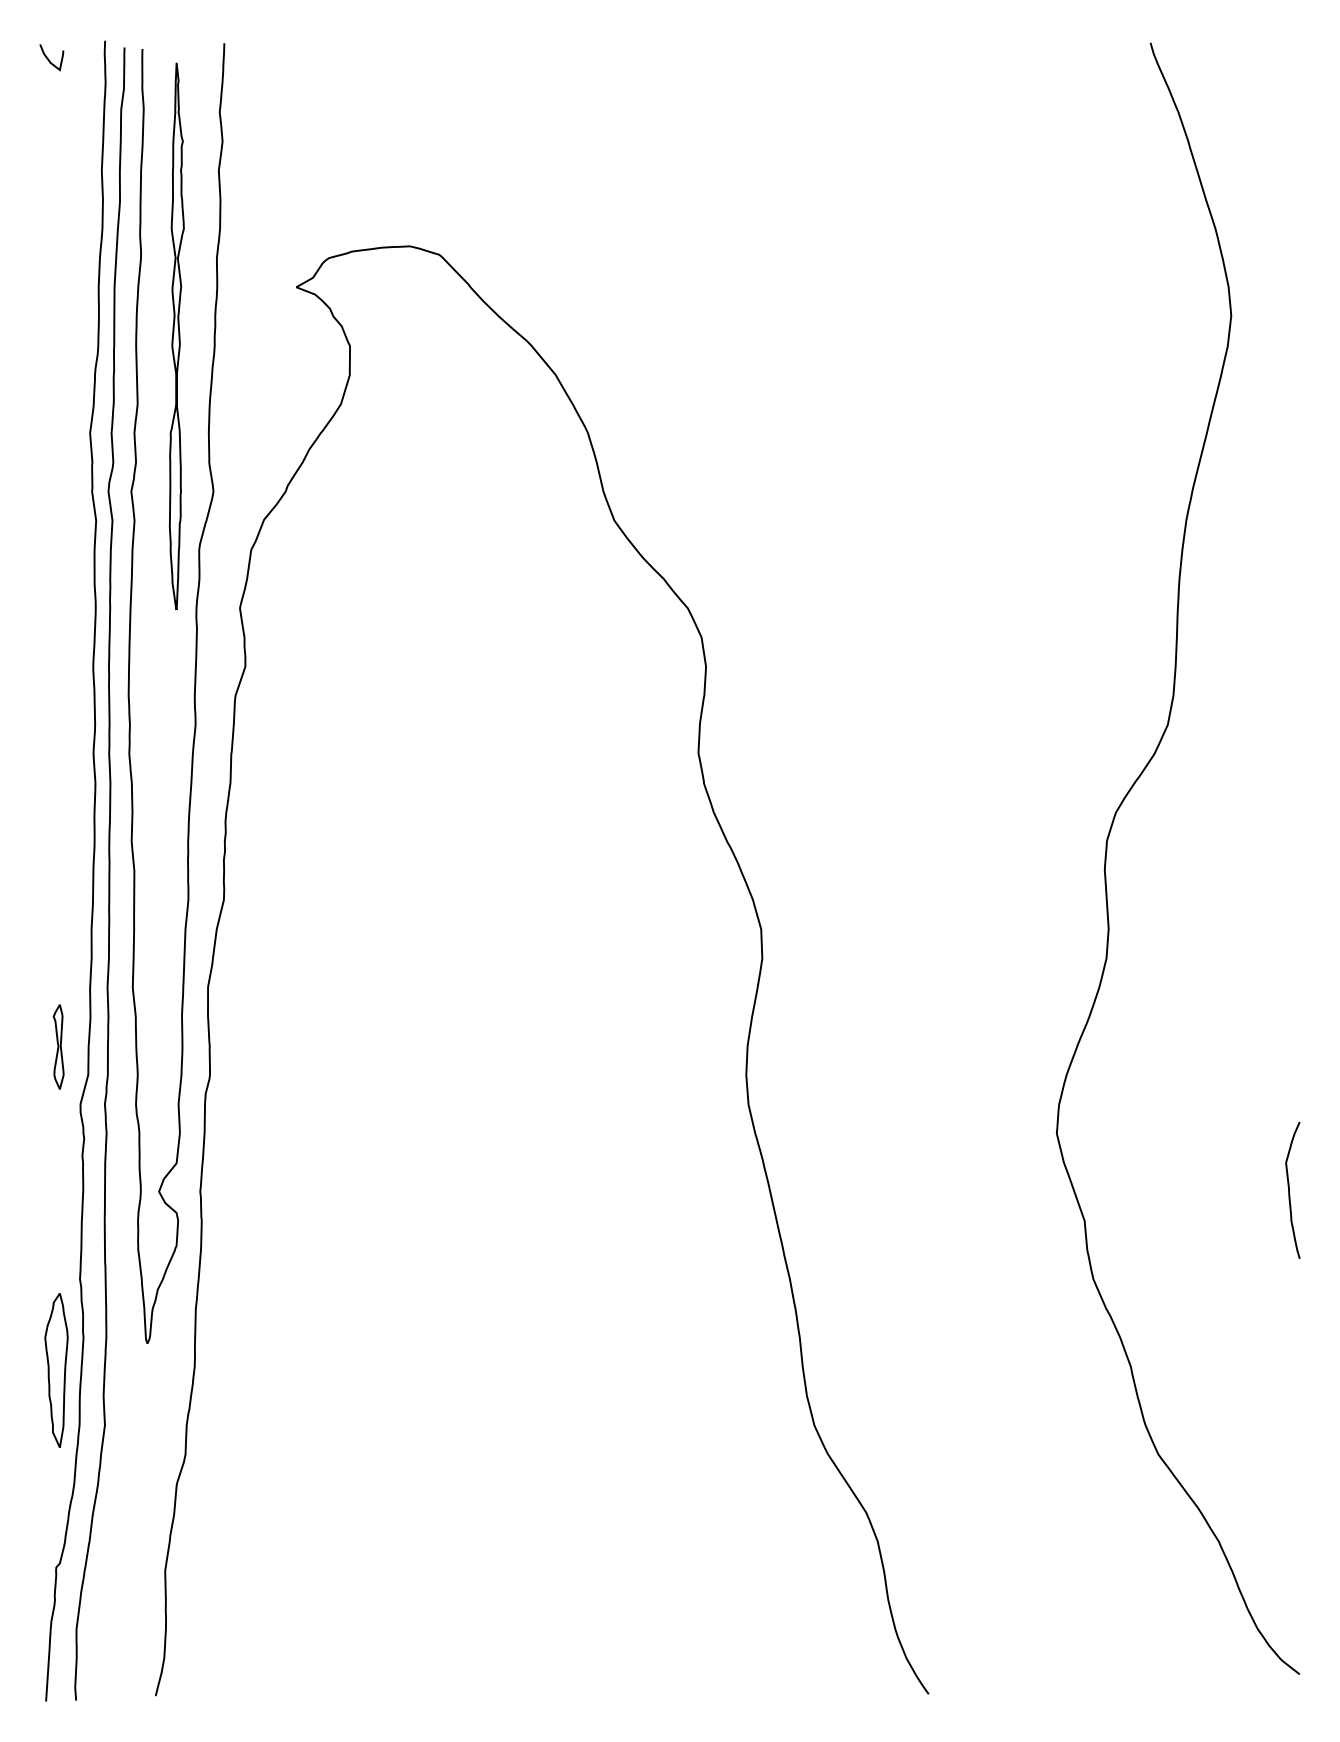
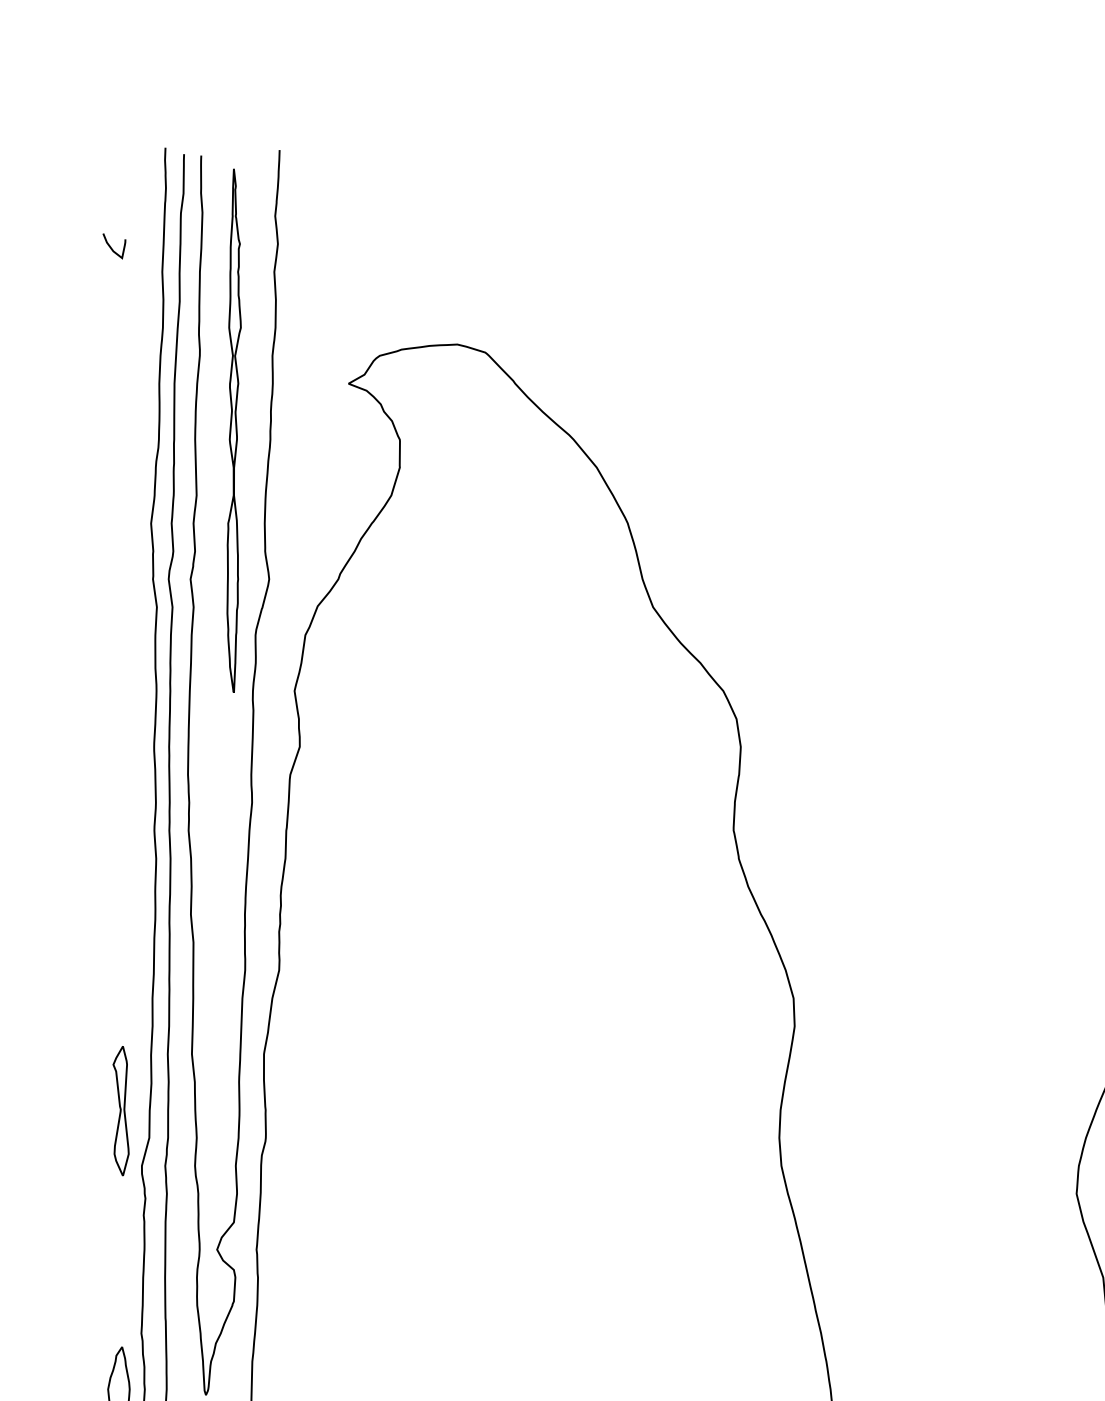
curve: (49, 59) -> (112, 247), moved
part: (58, 1046) -> (120, 1110), size x1.6

